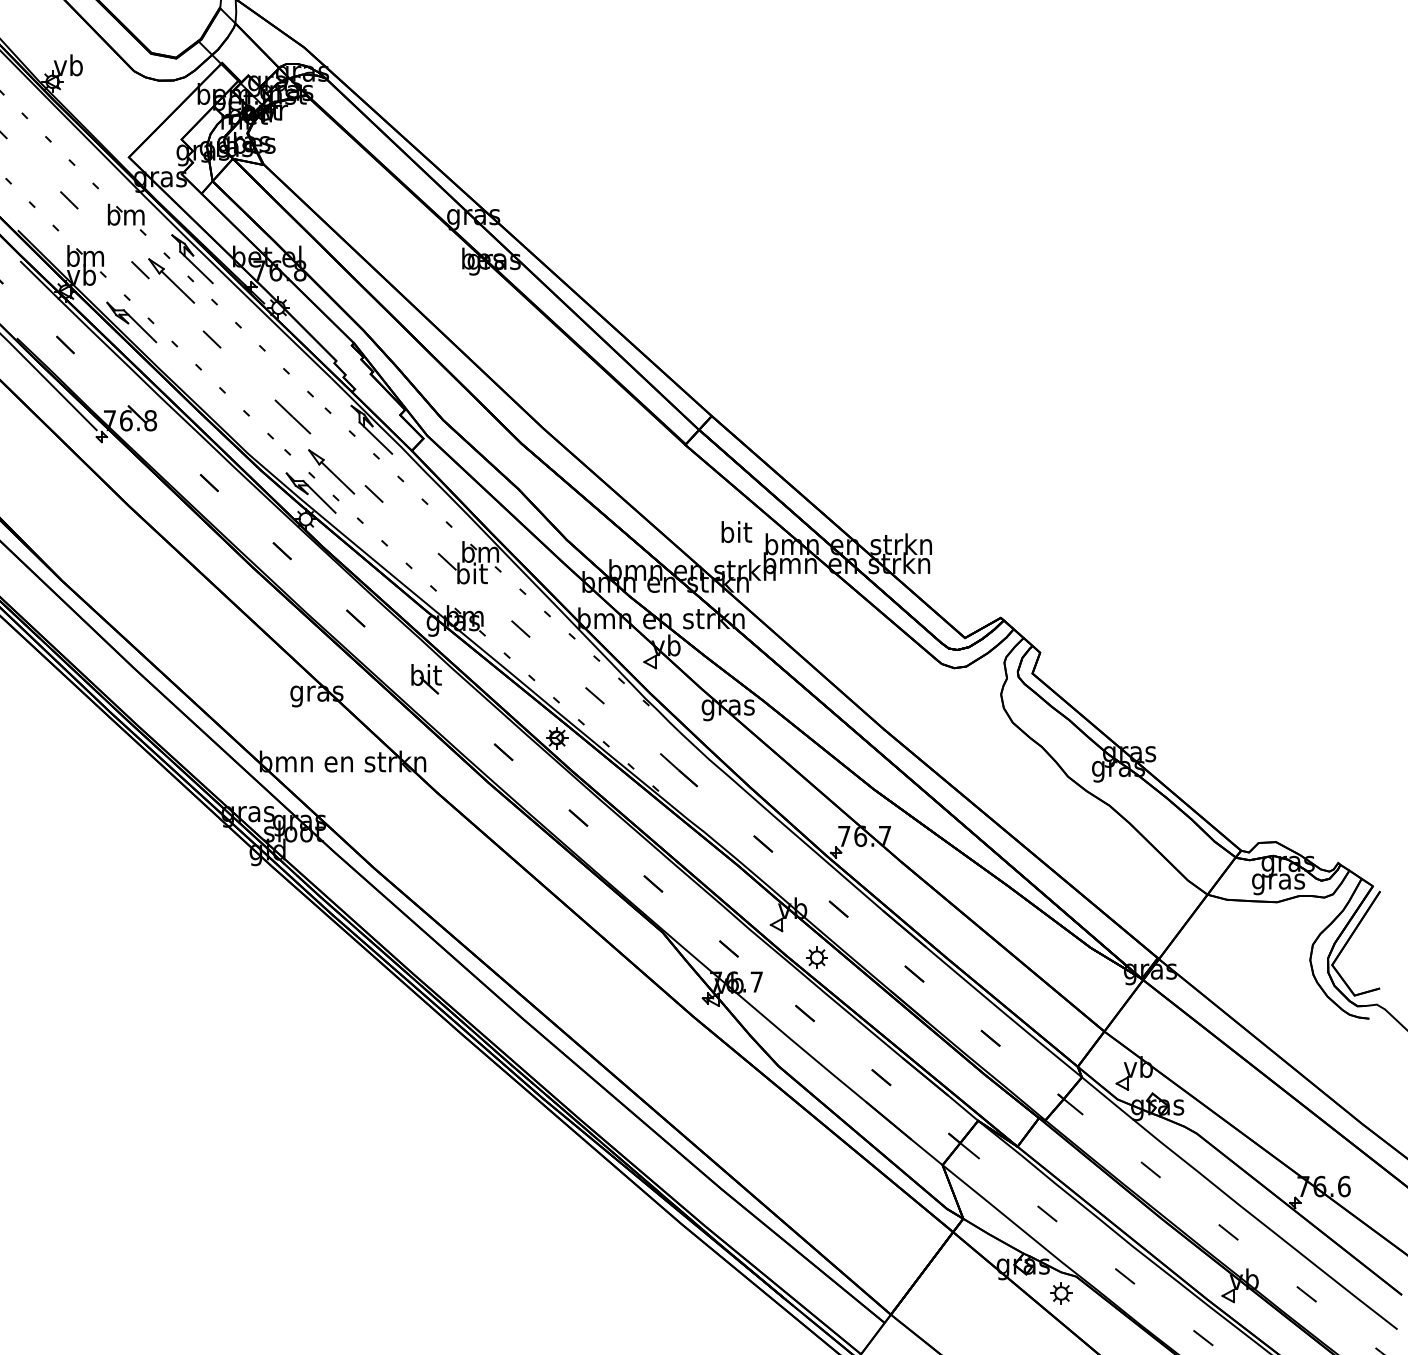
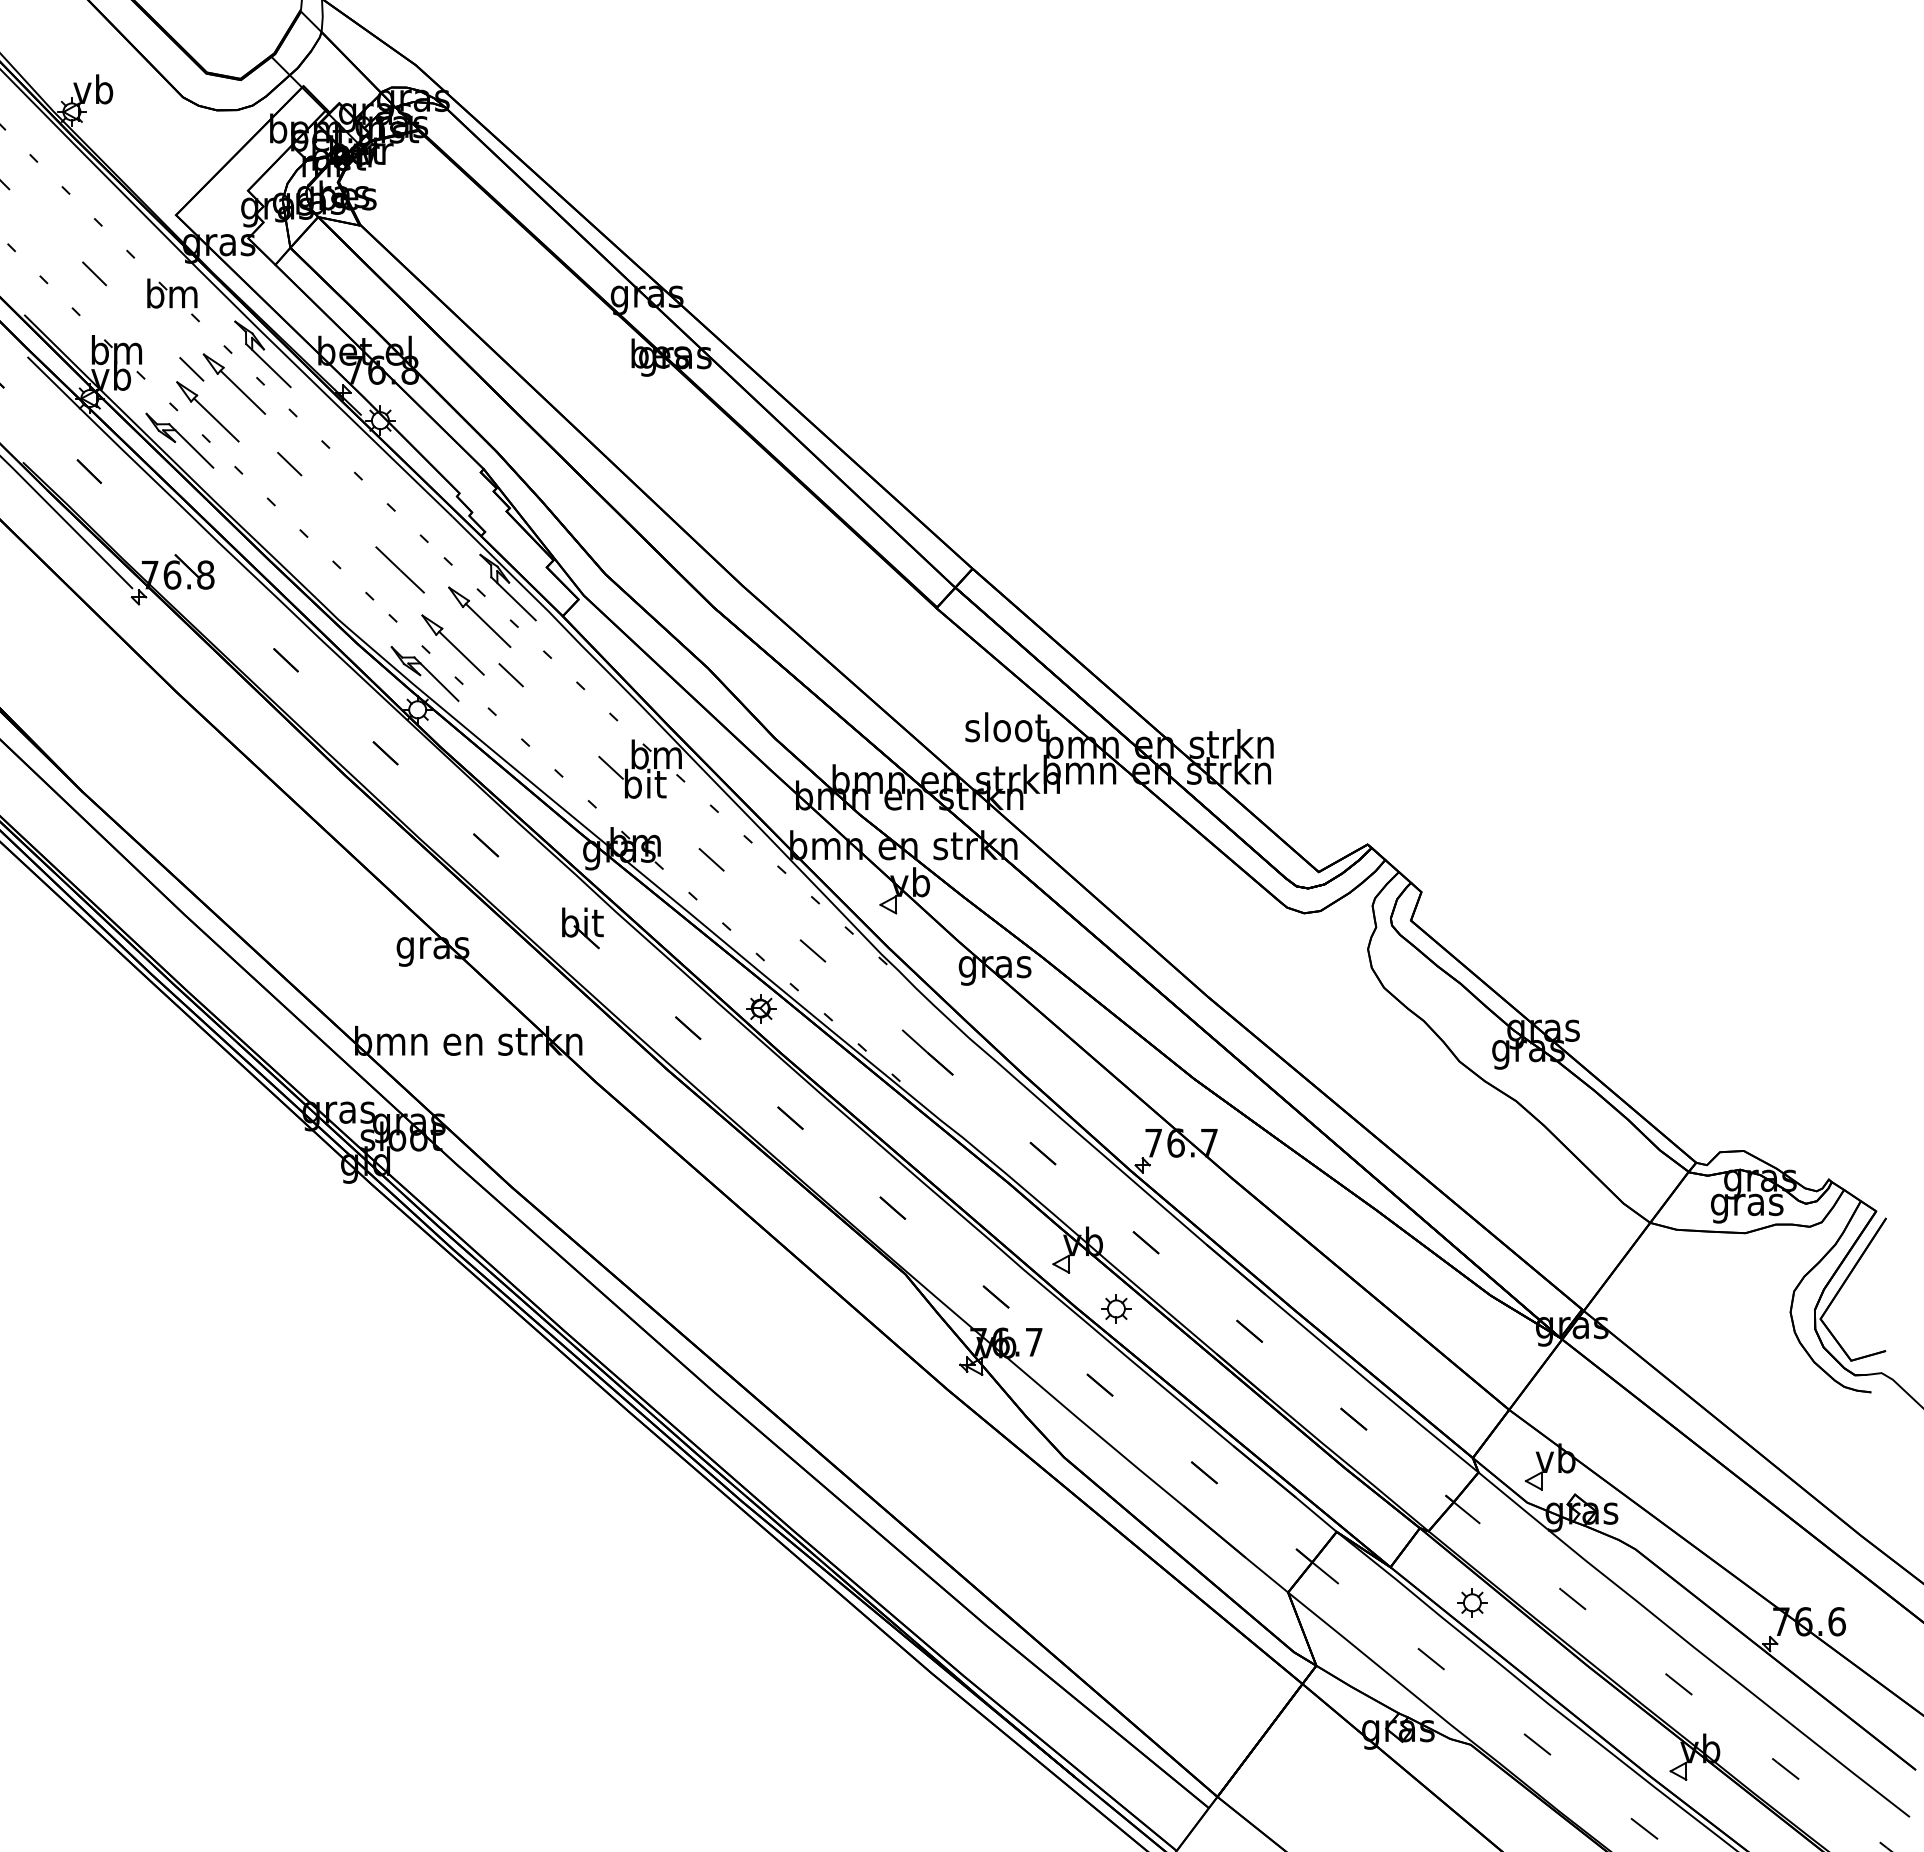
part: (151, 301) -> (207, 411), added
part: (350, 451) -> (479, 617), added
text: (736, 532) -> (1006, 727), bit -> sloot
part: (1061, 1293) -> (1472, 1602), moved

